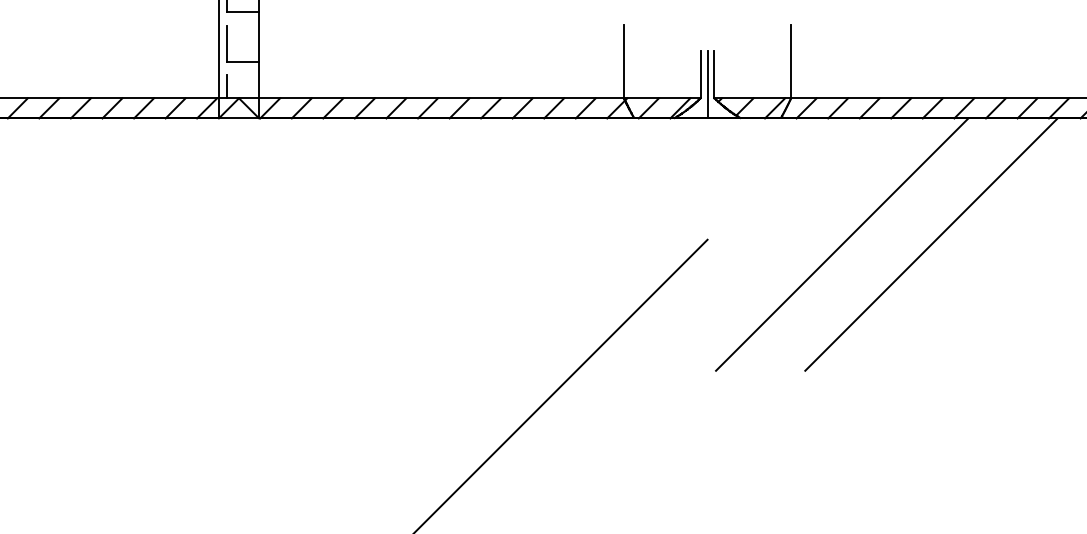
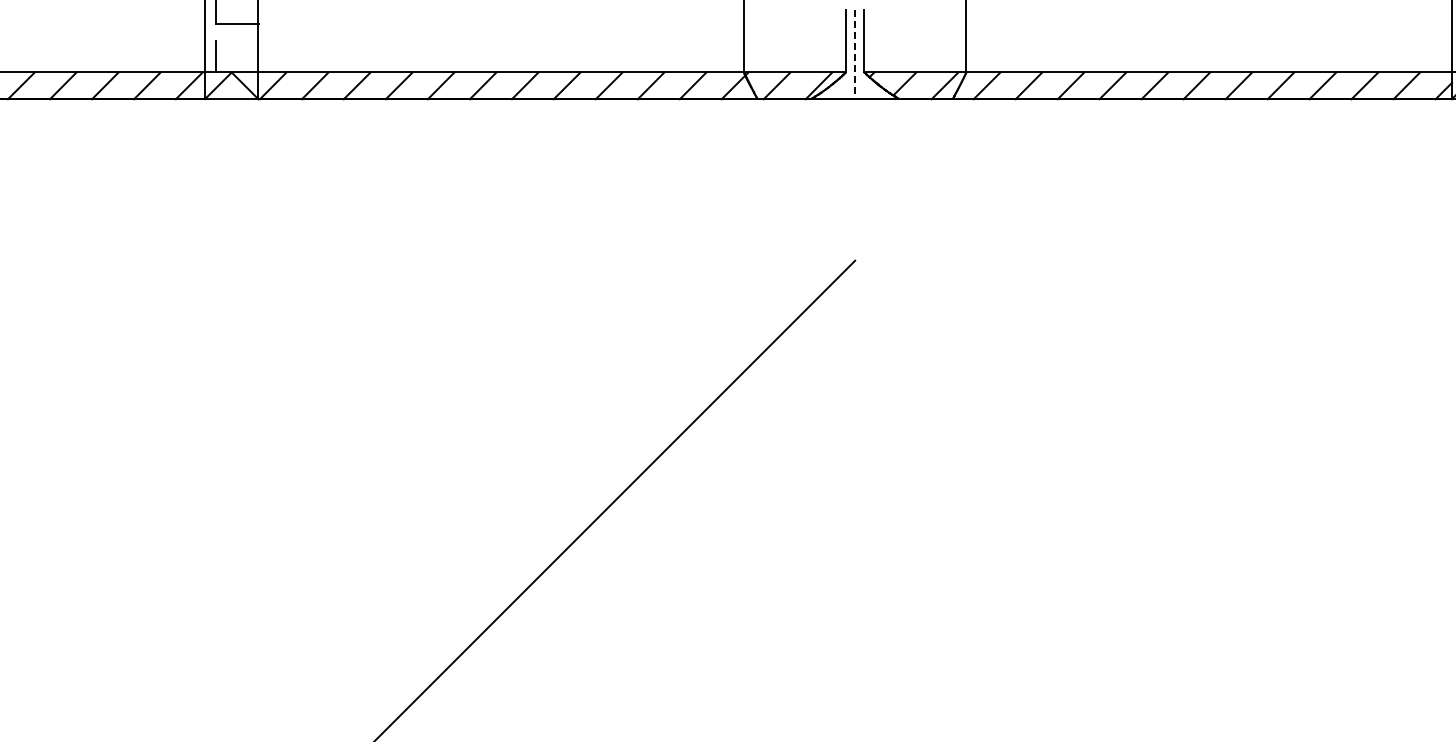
line: (707, 84) -> (855, 54), solid -> dashed
line: (842, 244) -> (1034, 267), removed
line: (931, 244) -> (1153, 267), removed

